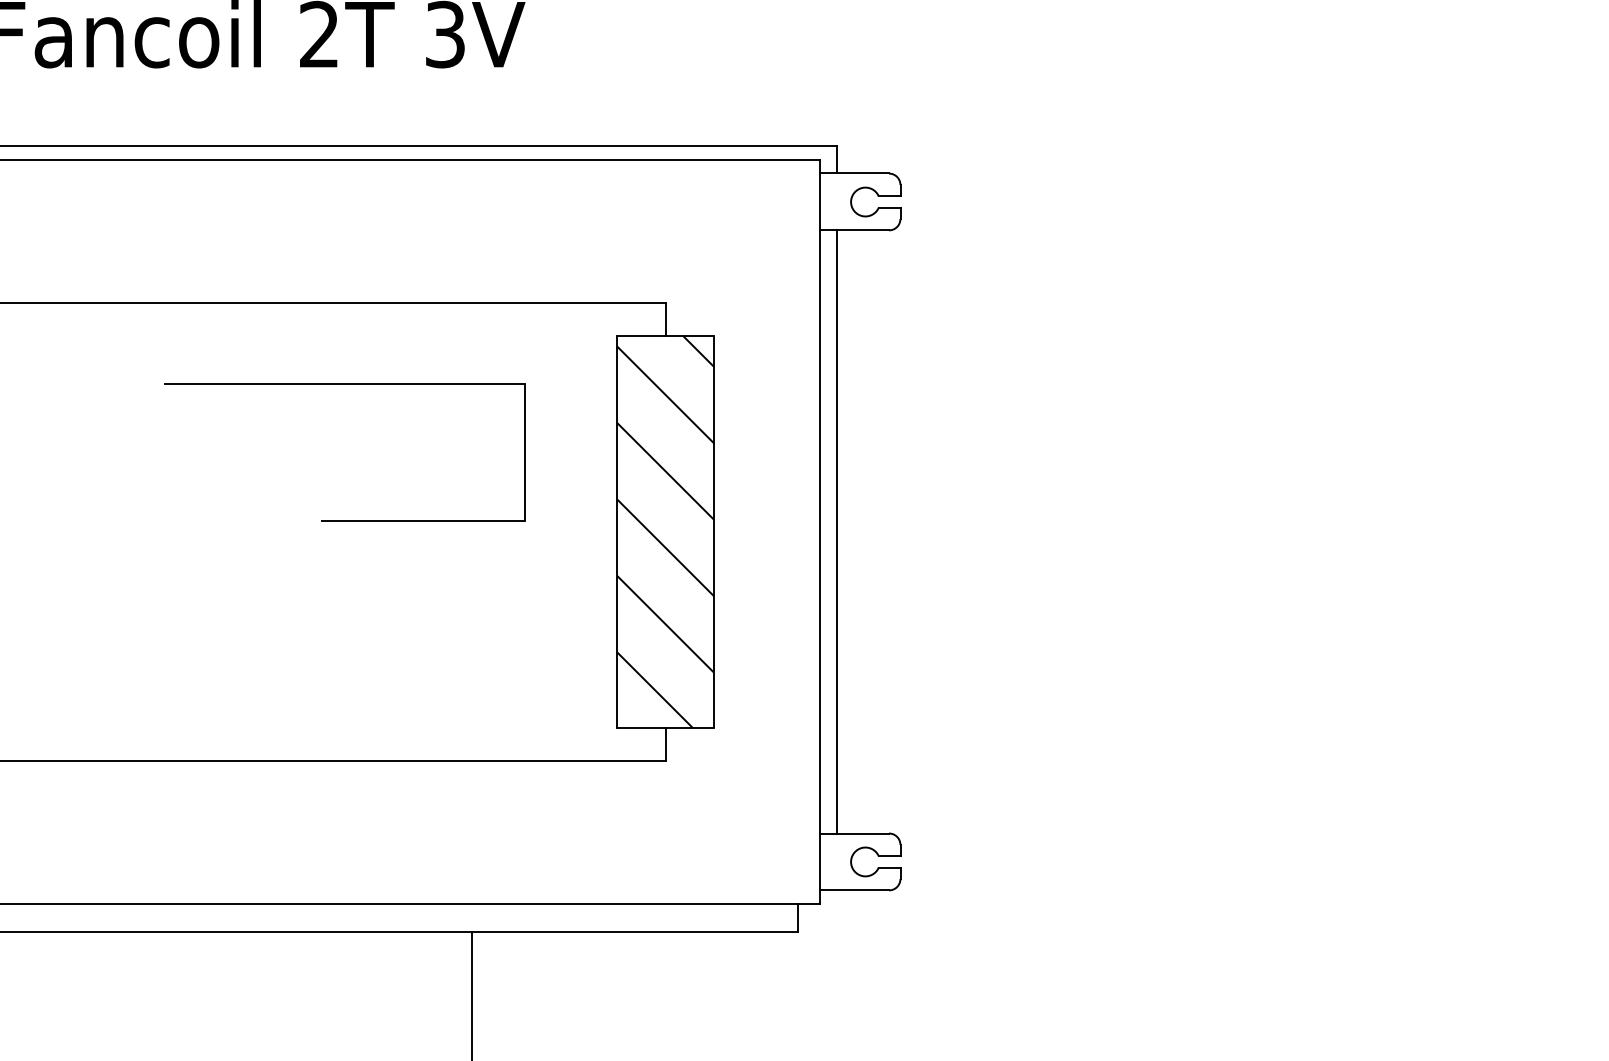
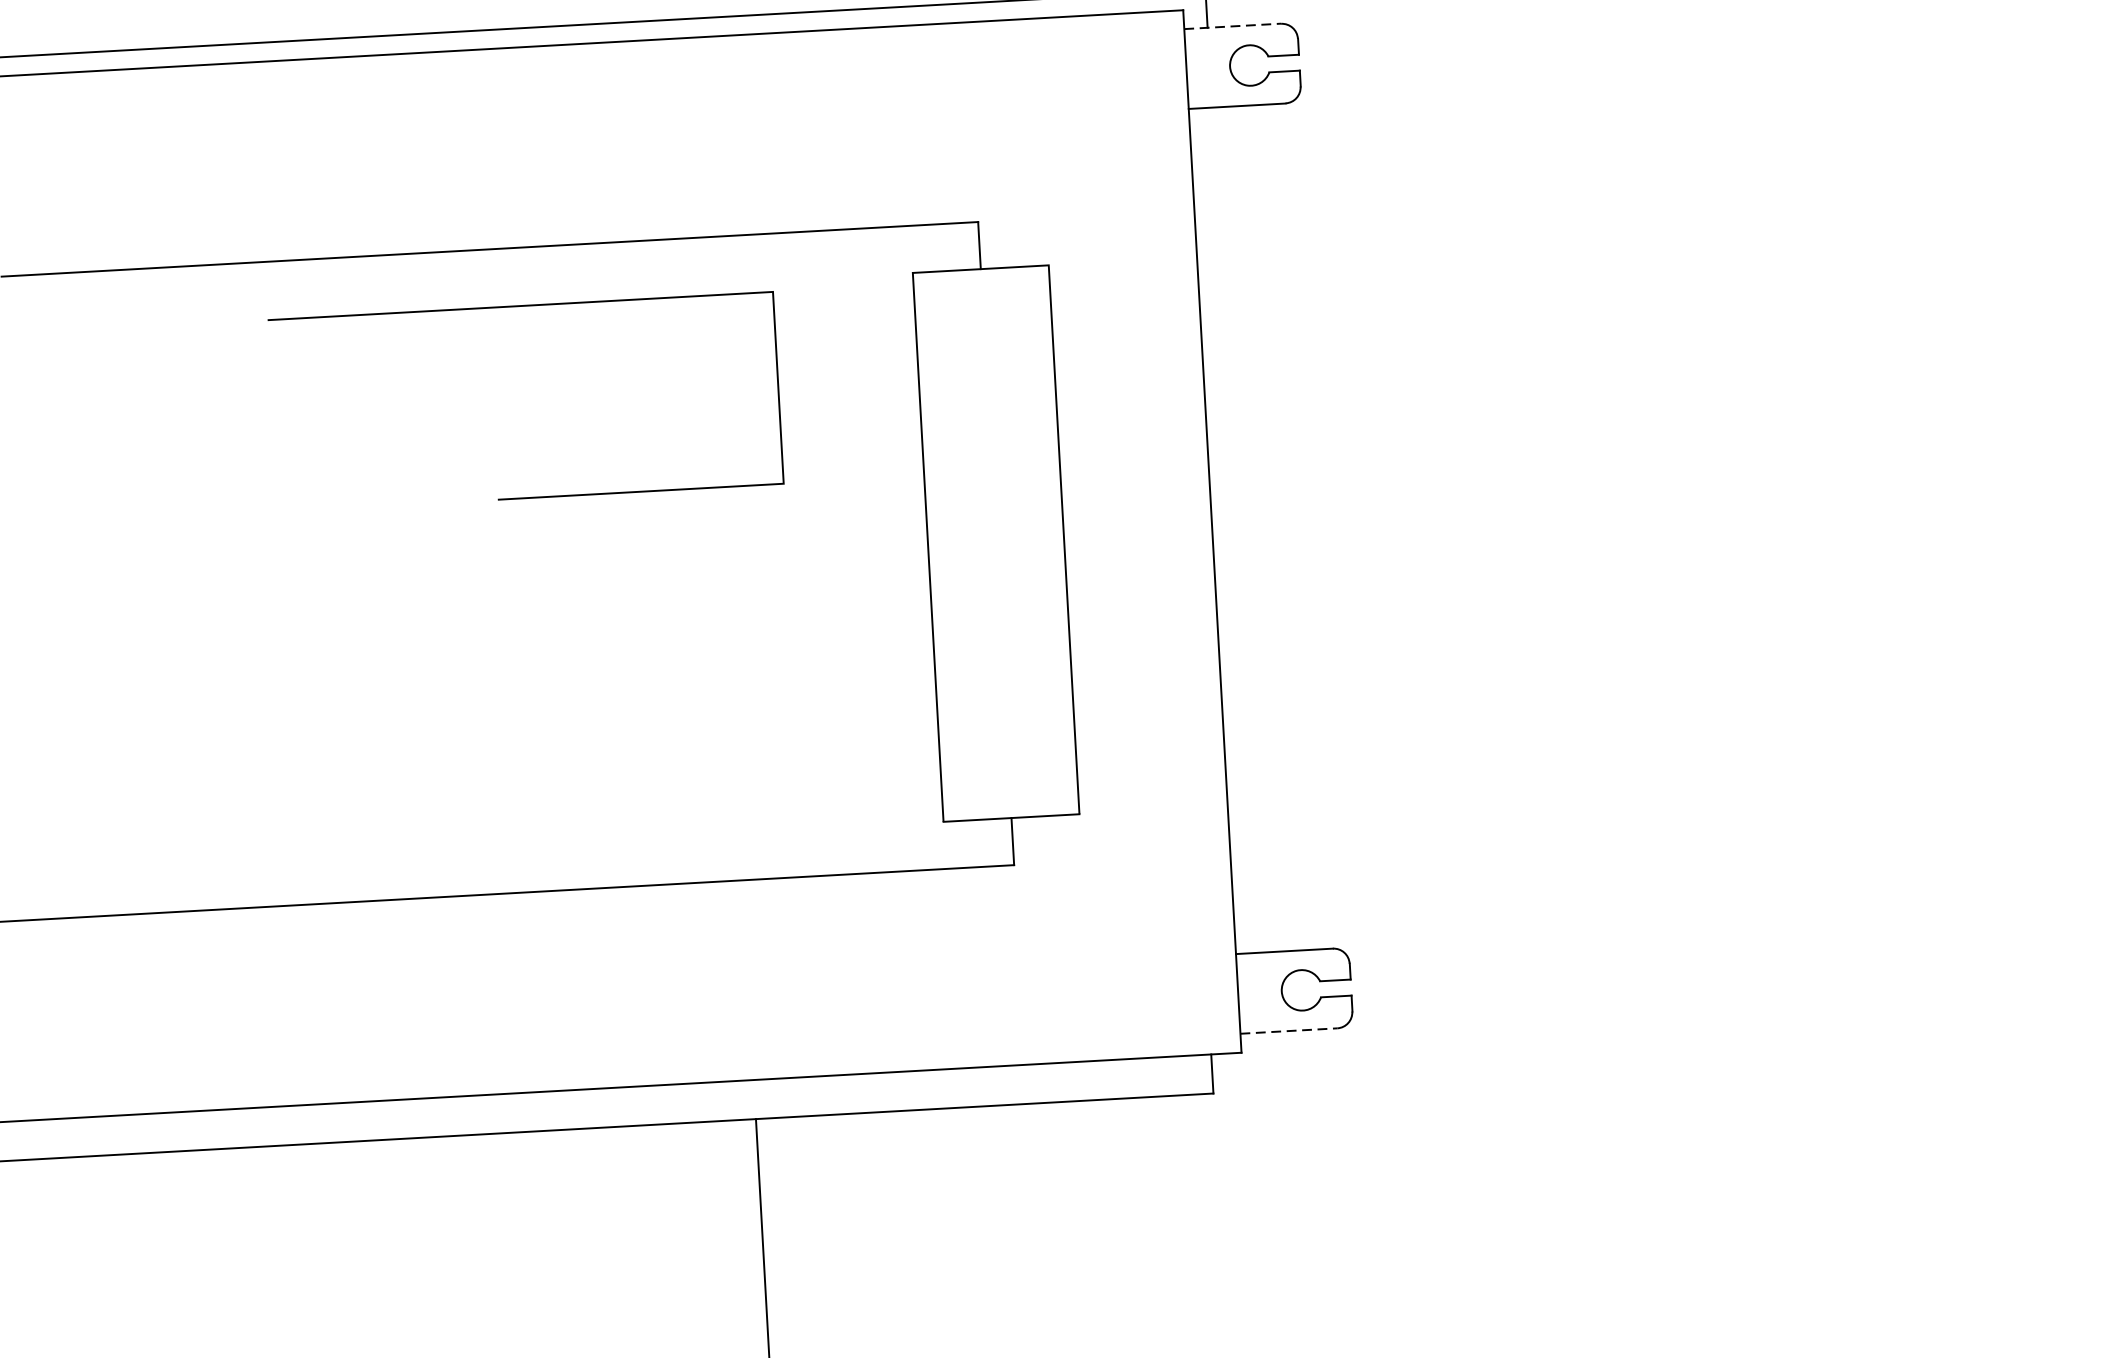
line: (854, 173) -> (1232, 26), solid -> dashed
line: (344, 384) -> (520, 306), moved
hatch: (665, 531) -> (995, 542), removed
line: (836, 531) -> (1235, 529), removed
line: (854, 890) -> (1288, 1031), solid -> dashed

